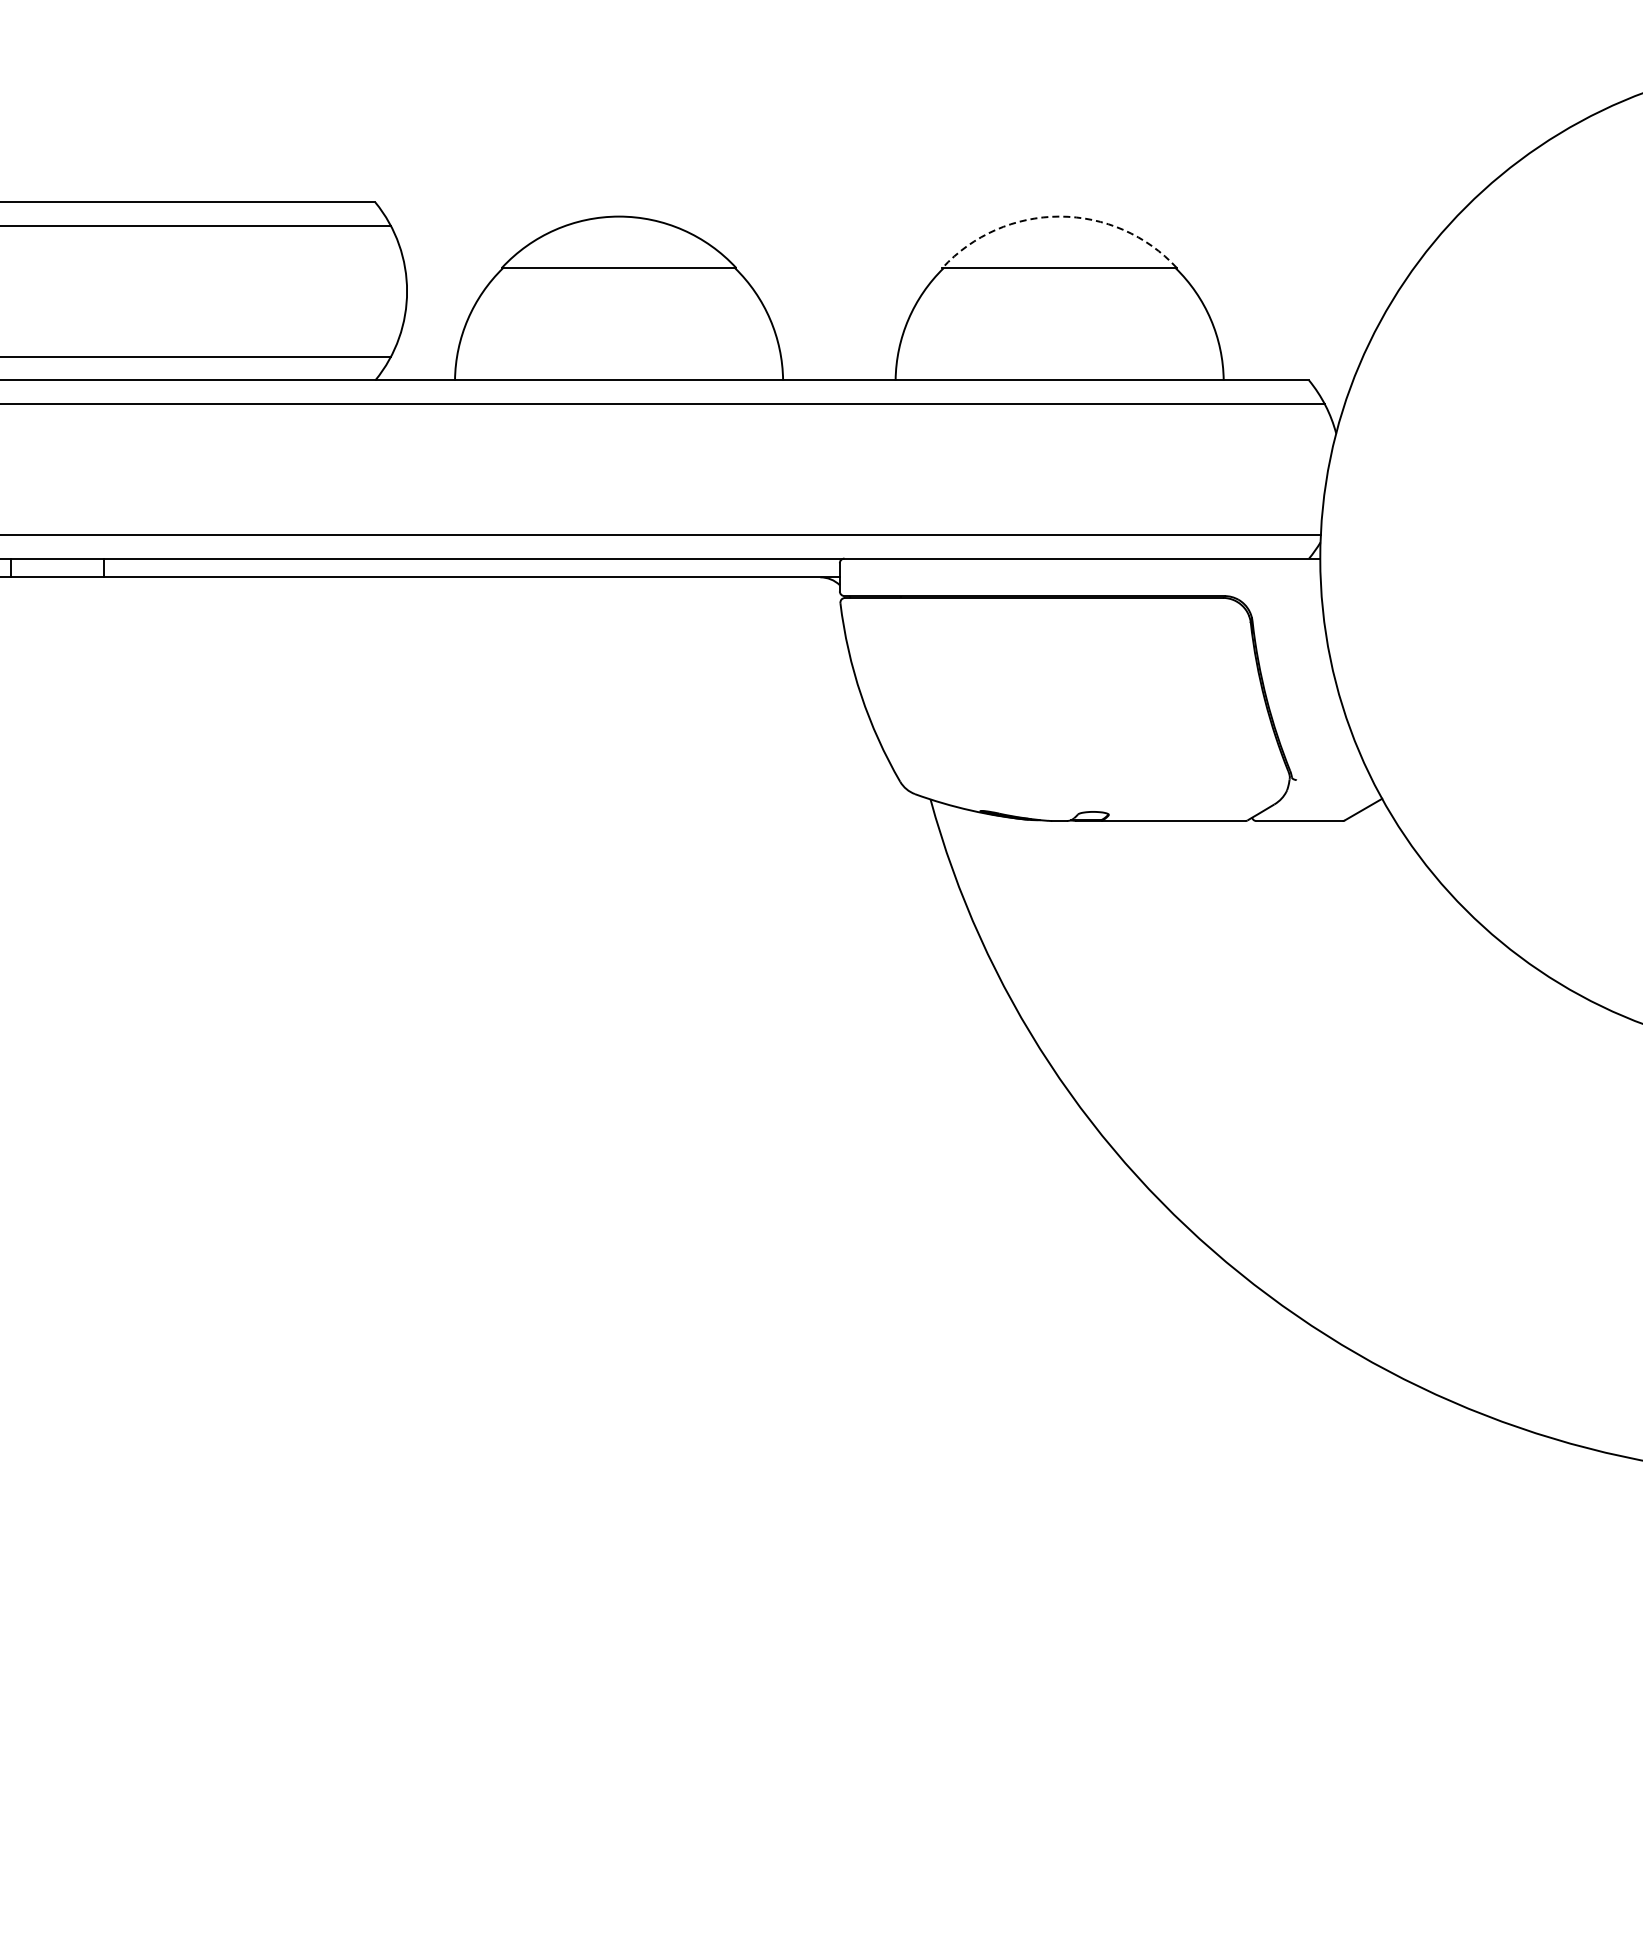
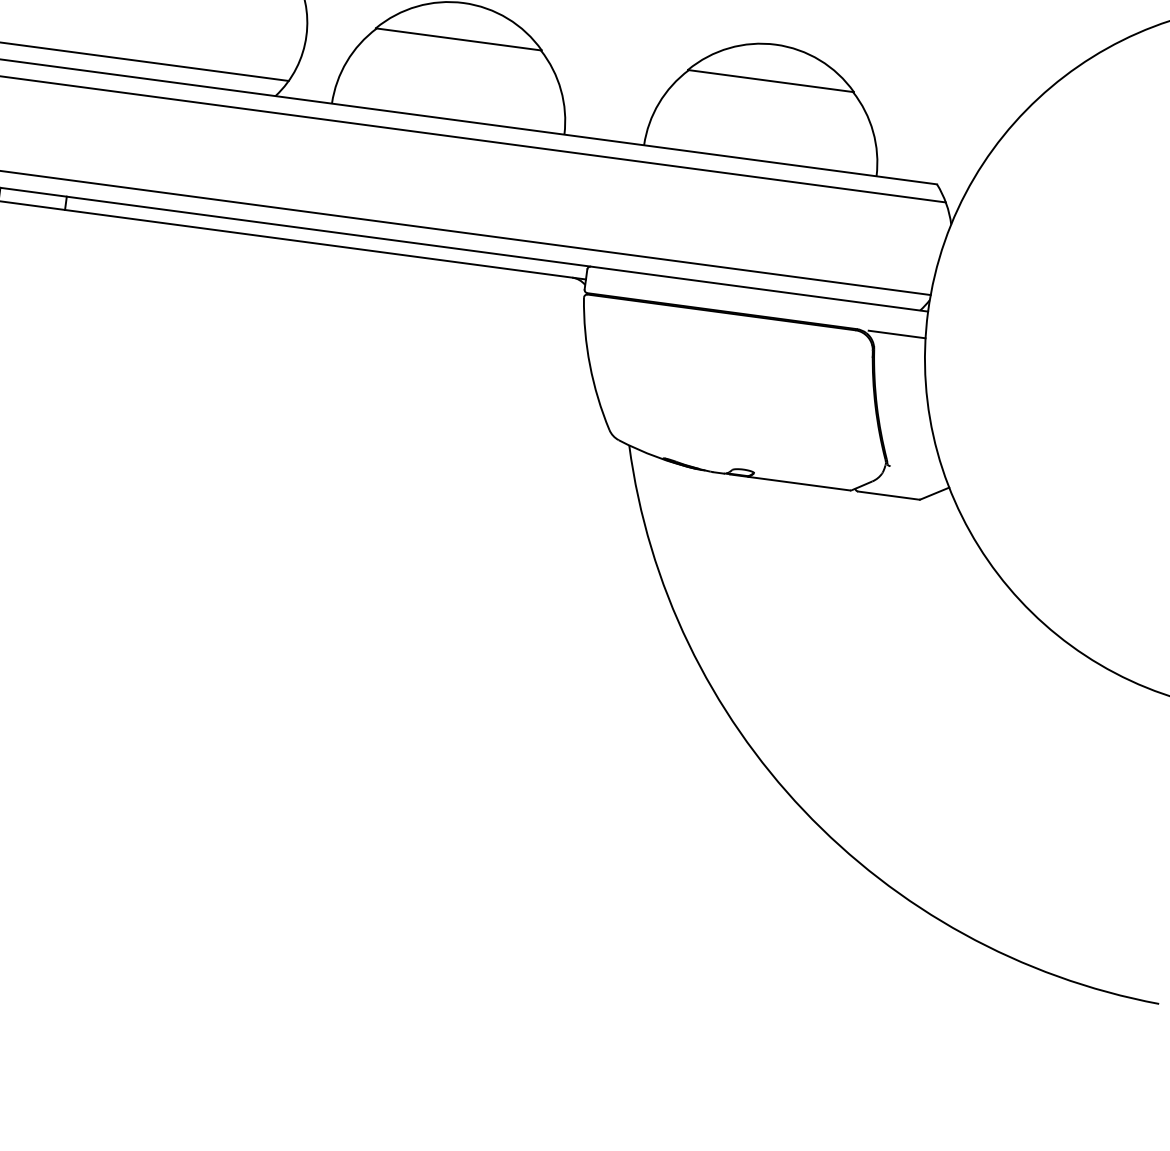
arc: (1059, 216) -> (775, 44), dashed -> solid
line: (1281, 596) -> (897, 334), added

